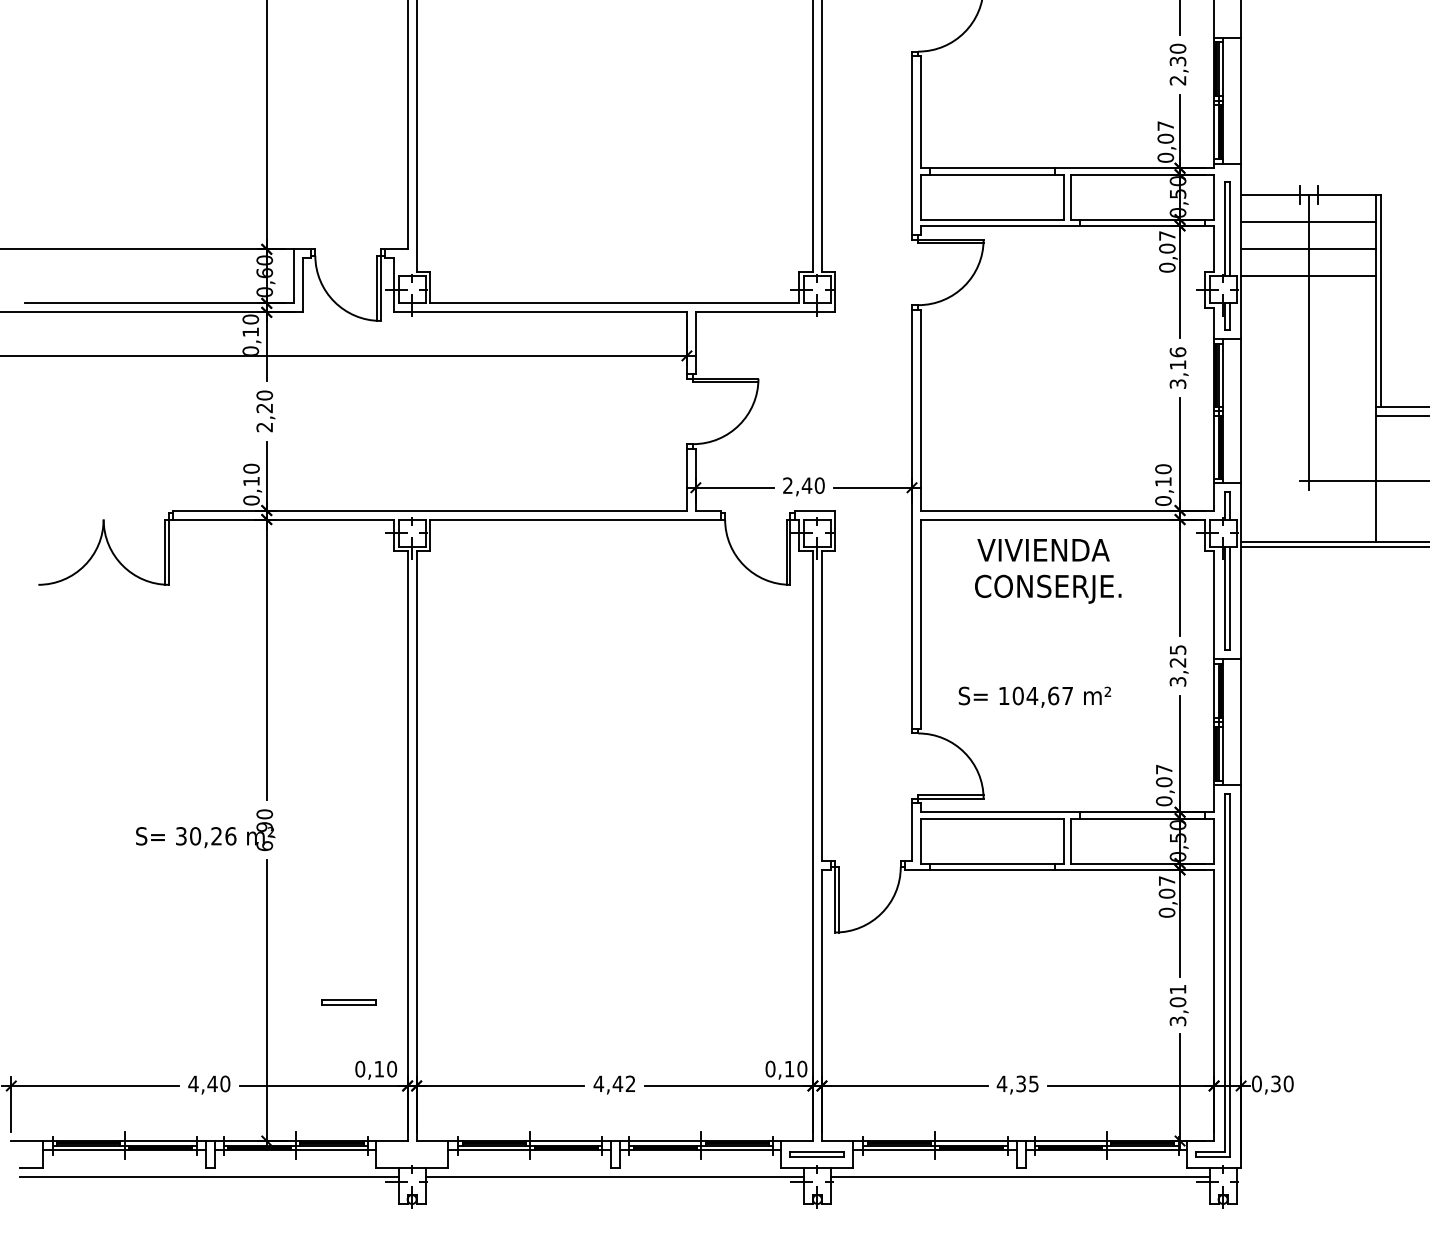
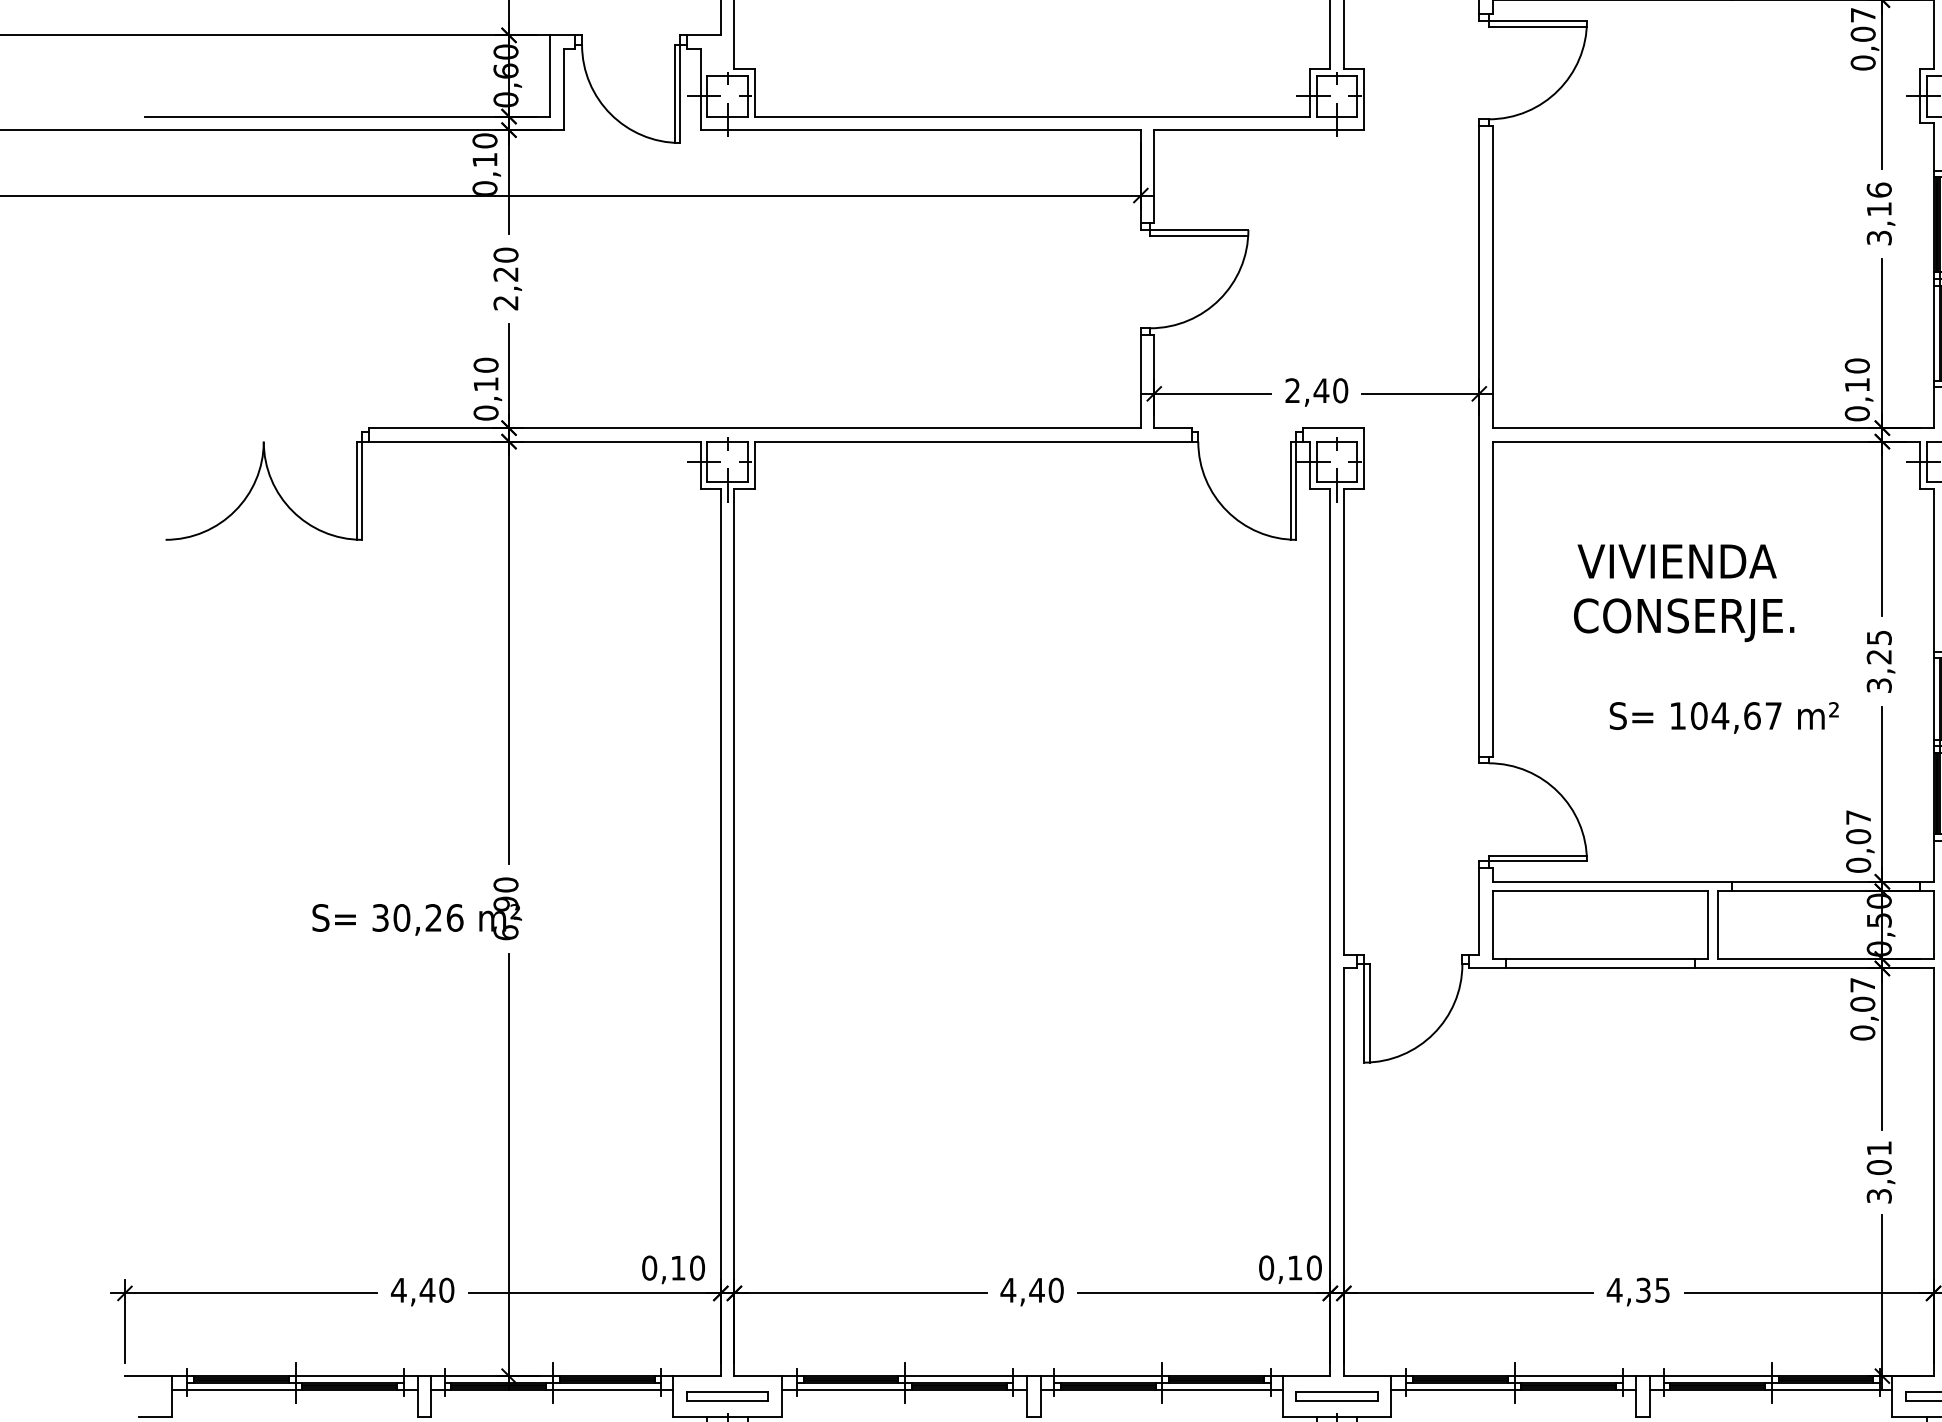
text: (1048, 571) -> (1684, 593), moved
text: (1034, 696) -> (1723, 716), moved
part: (348, 1002) -> (726, 1396), moved
text: (630, 1083) -> (1055, 1289), 4,42 -> 4,40

